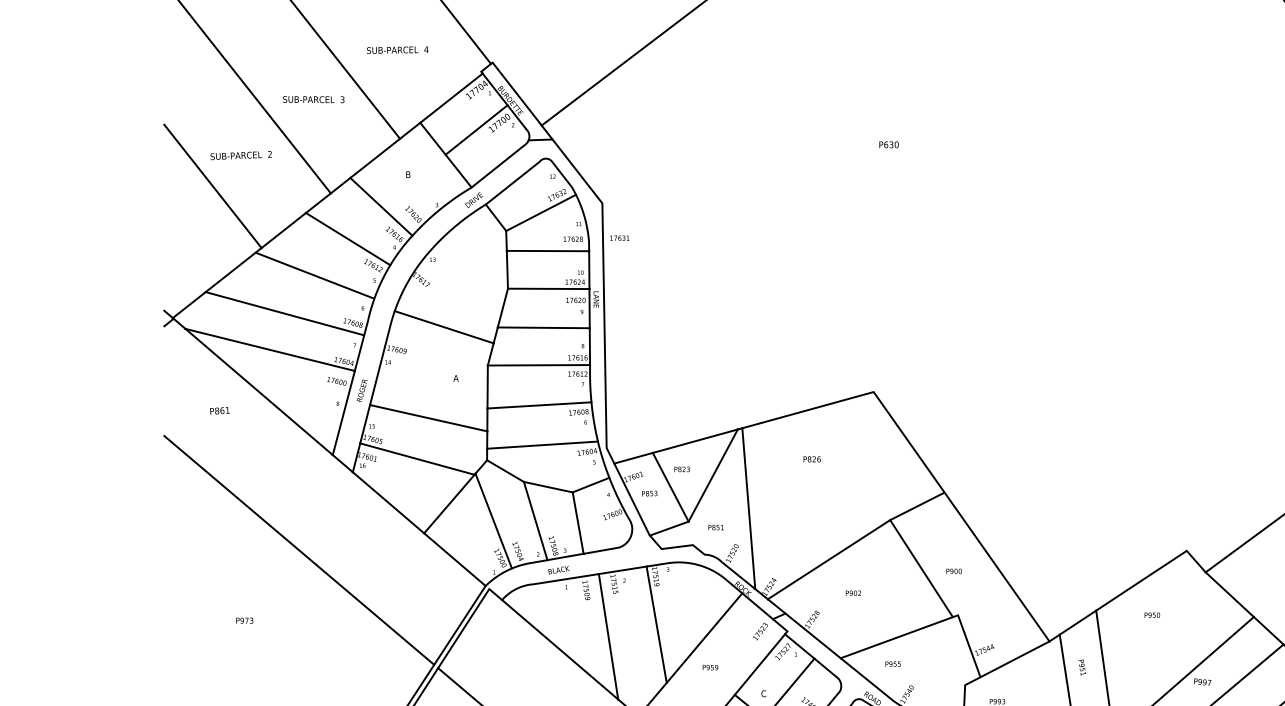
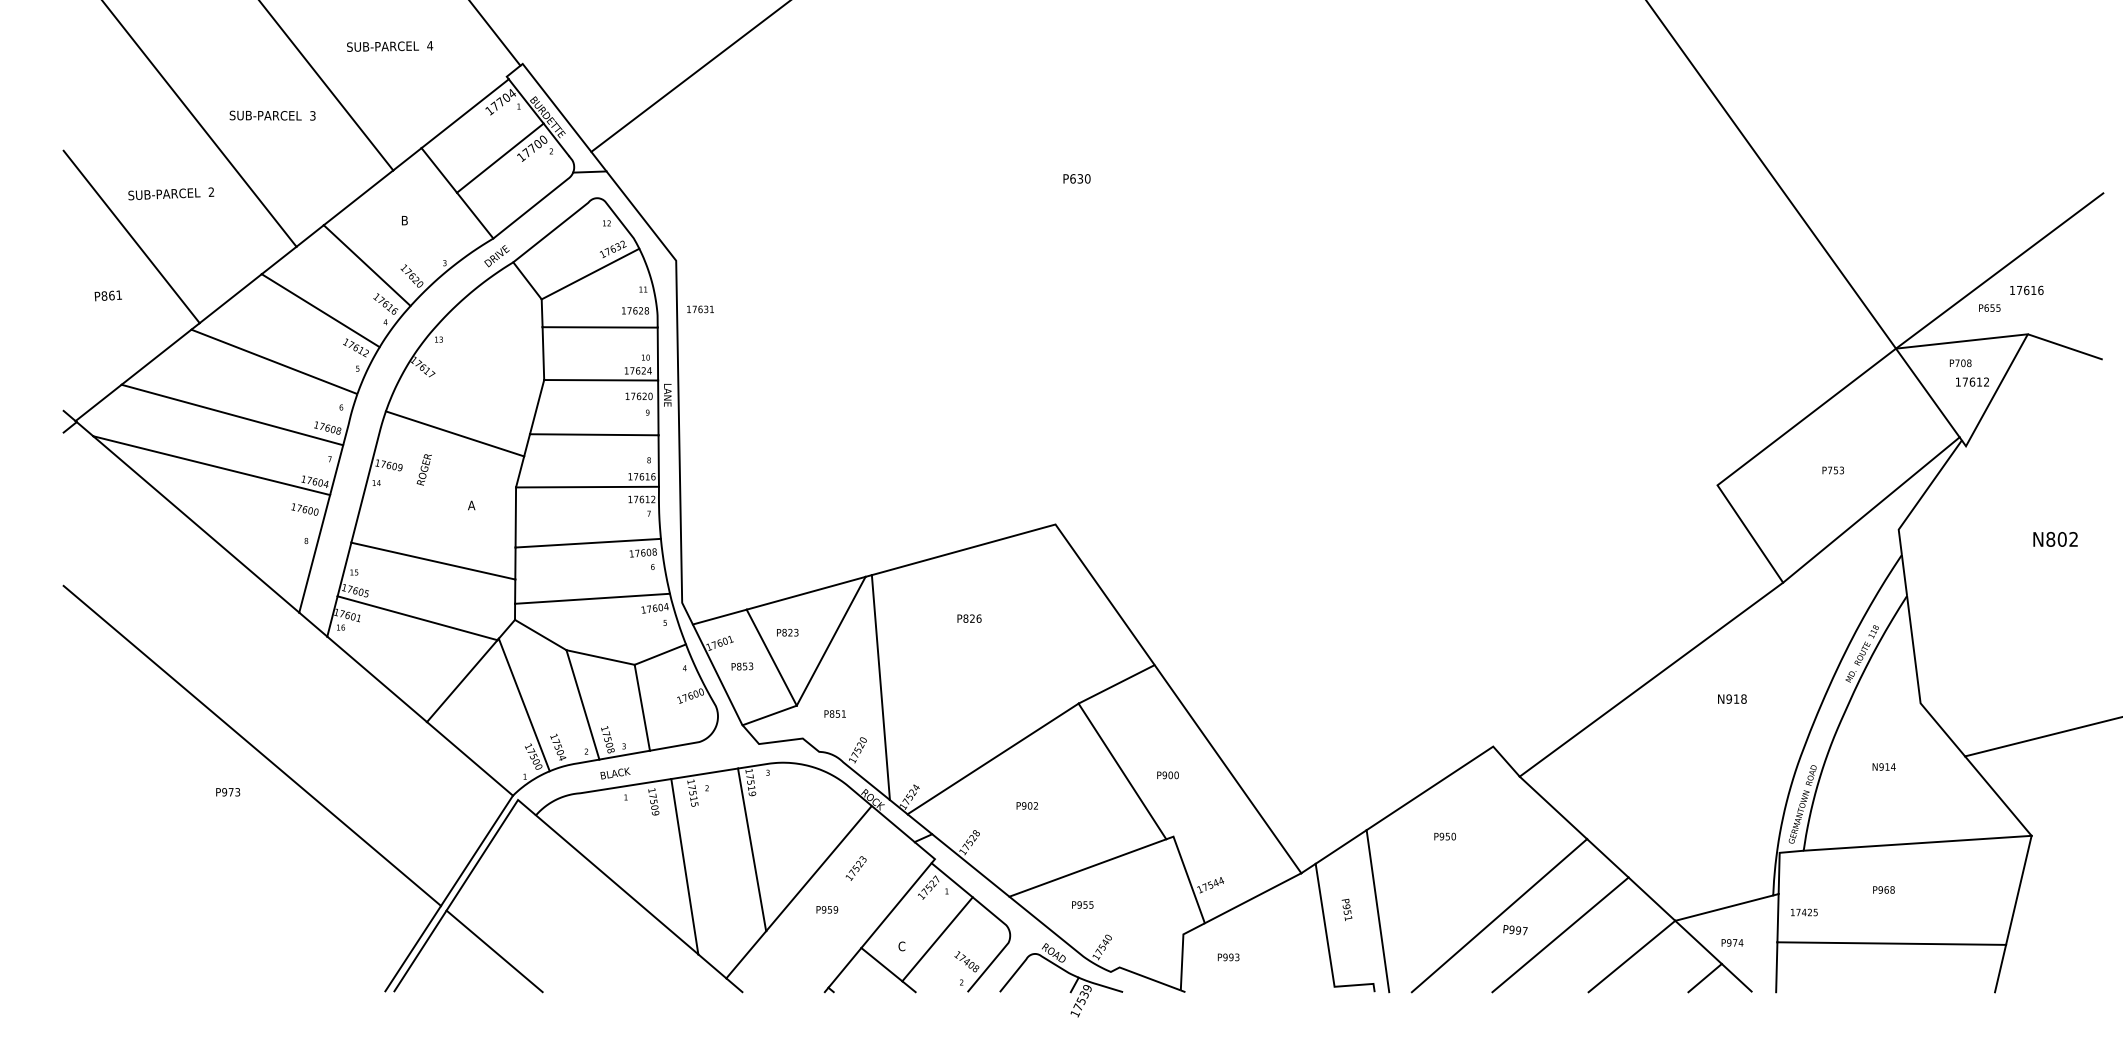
text: (361, 390) -> (423, 469), moved
text: (219, 410) -> (107, 295), moved
text: (245, 620) -> (228, 792), moved
text: (759, 631) -> (855, 868), moved

